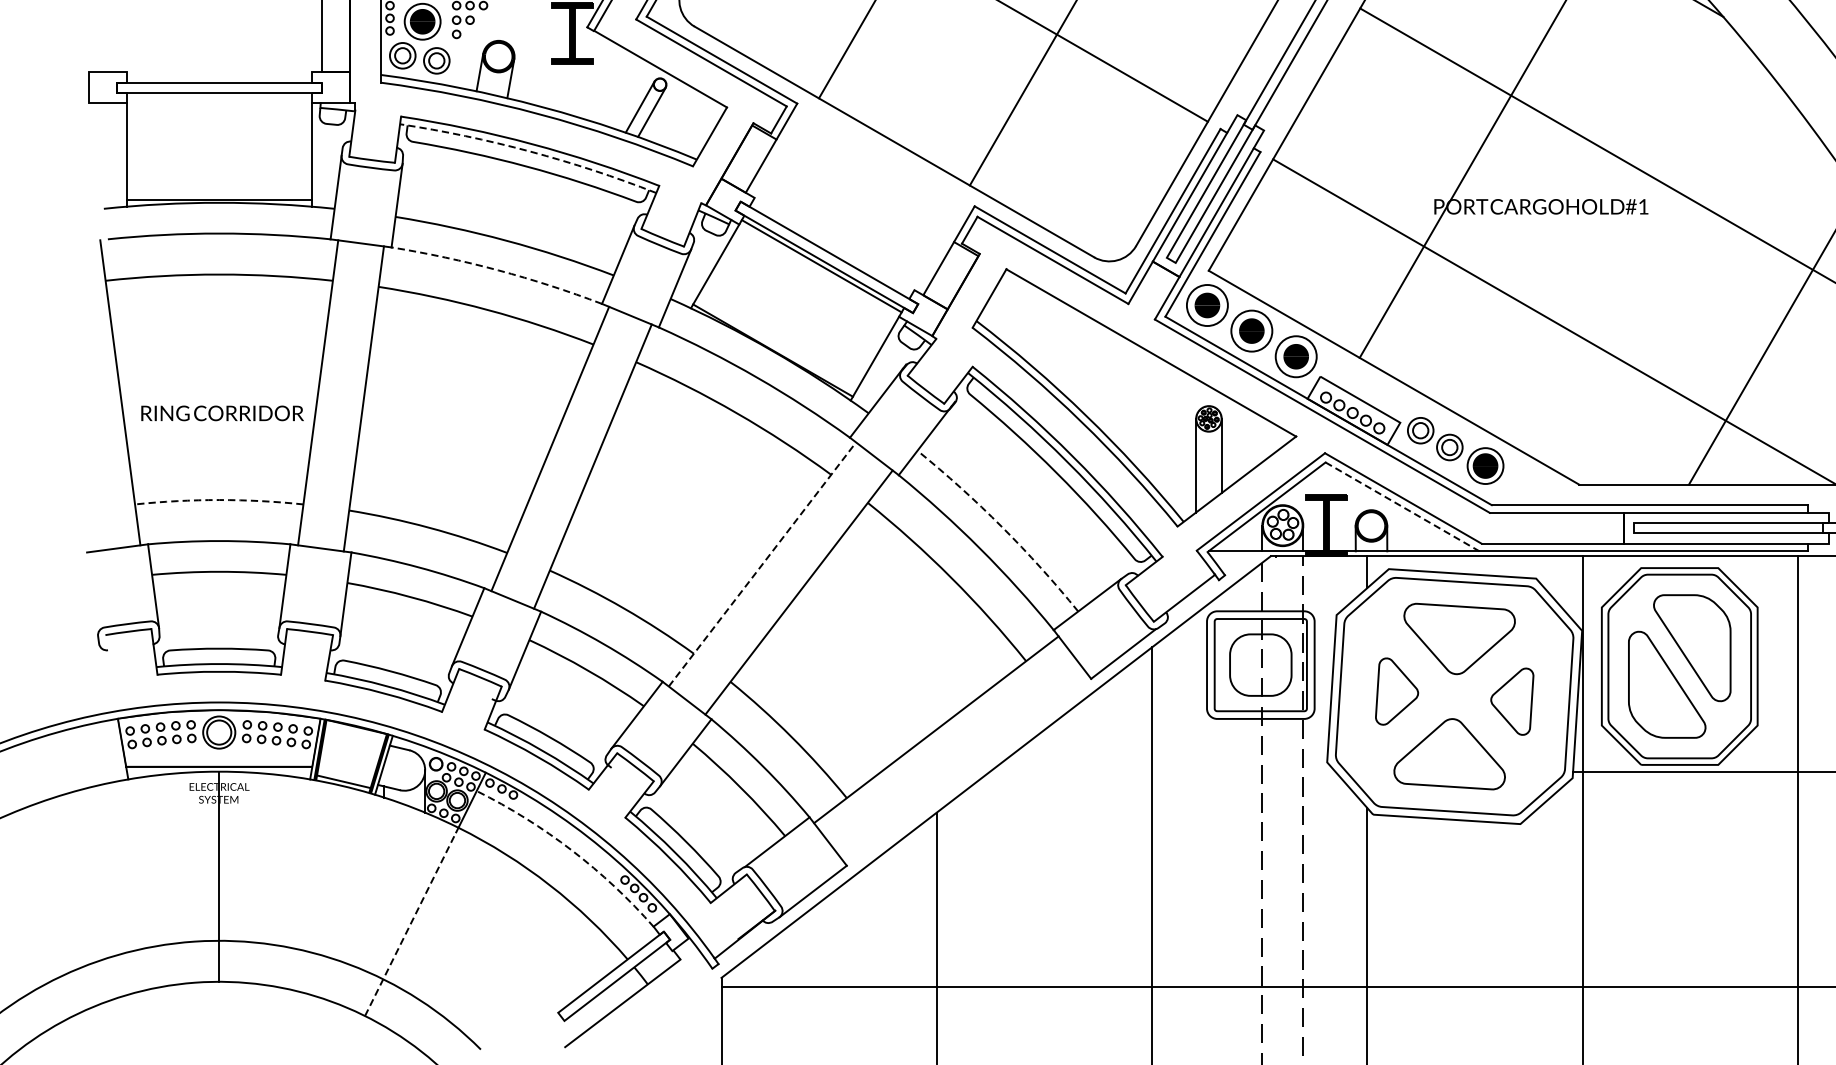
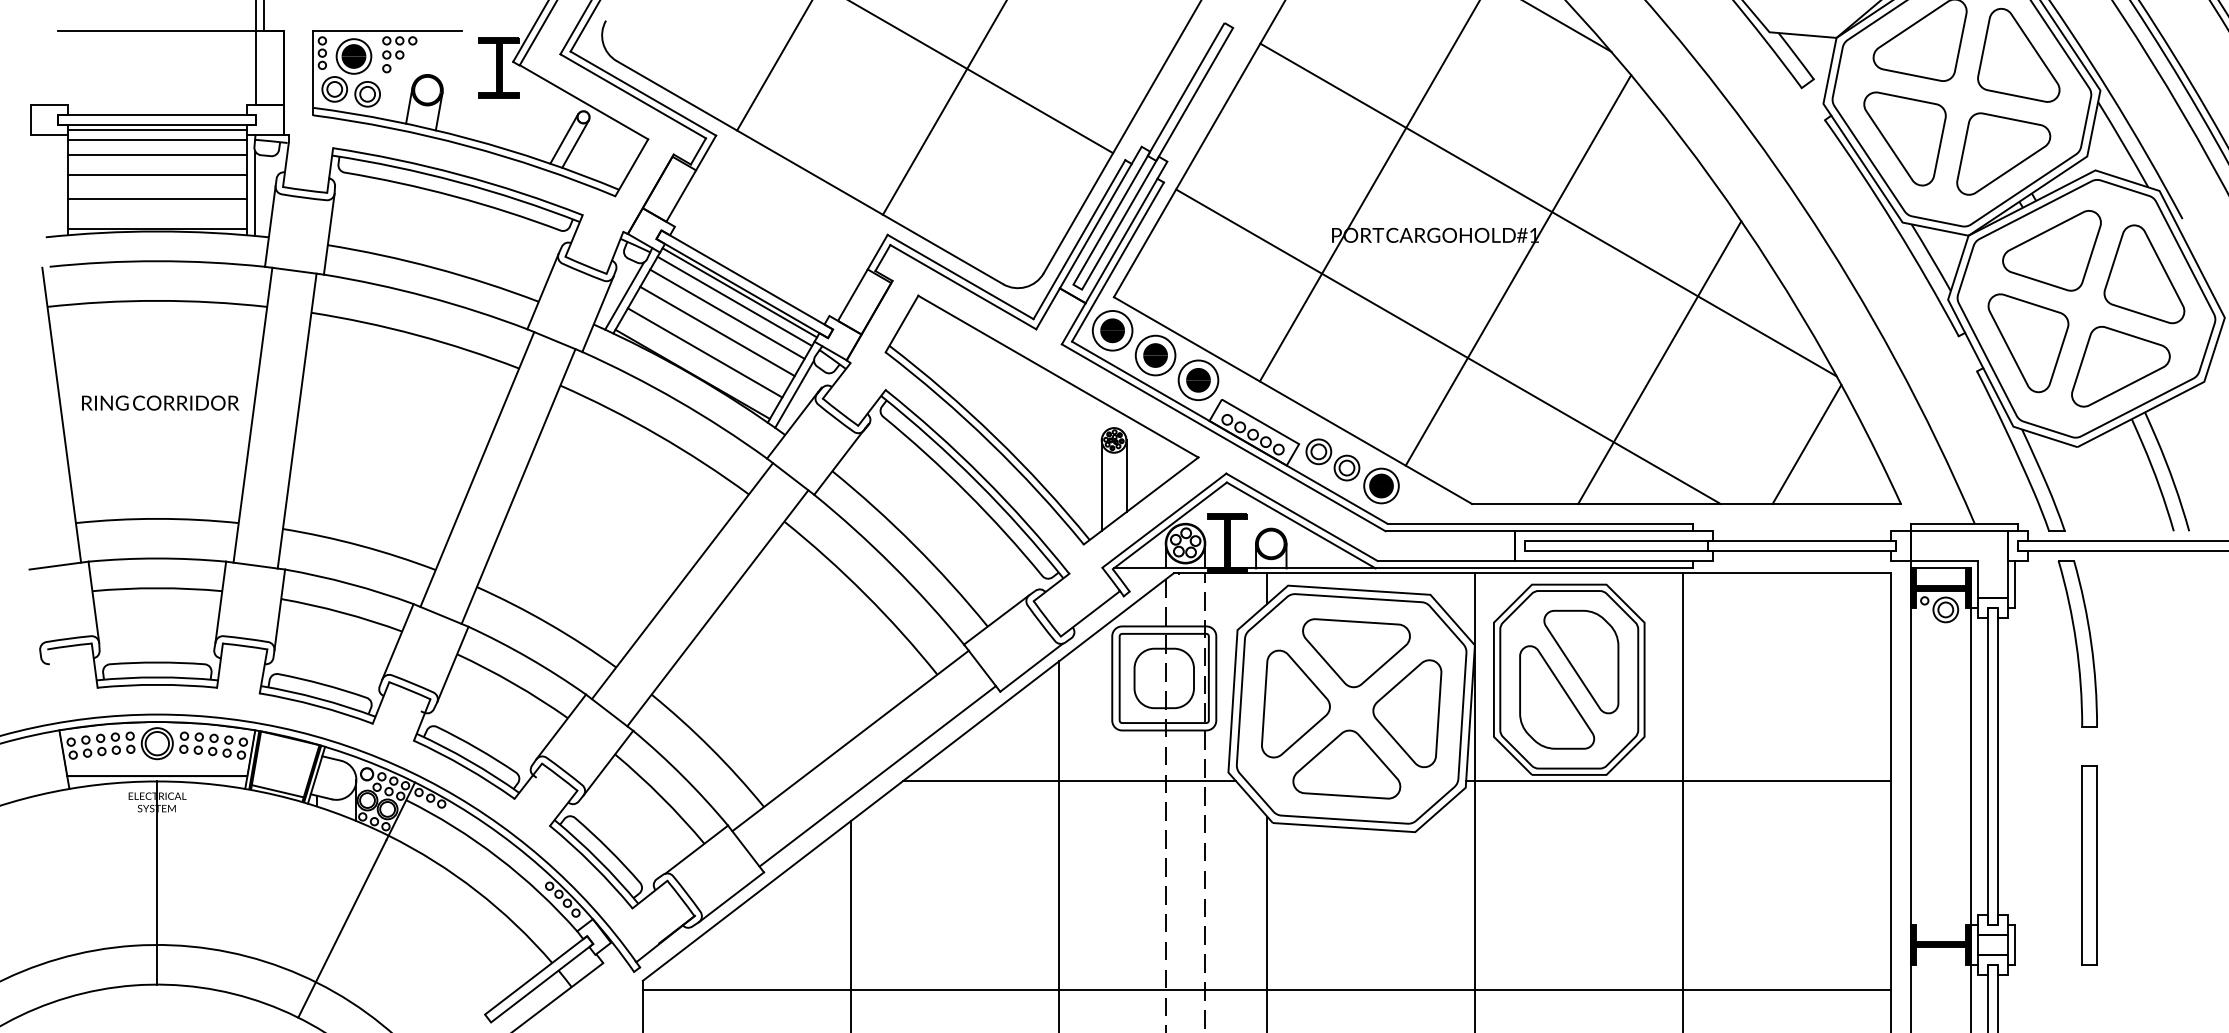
line: (219, 98) -> (157, 130), added
line: (219, 108) -> (157, 140), added
line: (219, 123) -> (157, 154), added
line: (219, 143) -> (157, 174), added
arc: (529, 151) -> (457, 181), dashed -> solid
line: (320, 163) -> (255, 193), added
line: (219, 169) -> (157, 199), added
line: (1627, 243) -> (1518, 270), added
line: (702, 268) -> (624, 295), added
arc: (498, 270) -> (427, 296), dashed -> solid
line: (816, 275) -> (734, 301), added
line: (809, 287) -> (727, 313), added
line: (798, 306) -> (717, 331), added
line: (785, 327) -> (704, 352), added
line: (878, 370) -> (794, 393), added
text: (222, 412) -> (160, 402), moved
arc: (219, 499) -> (157, 518), dashed -> solid
line: (1402, 506) -> (1301, 525), dashed -> solid
arc: (1002, 526) -> (914, 544), dashed -> solid
line: (762, 564) -> (682, 581), dashed -> solid
part: (1396, 691) -> (1295, 703), size x1.67
part: (1512, 701) -> (1407, 713), size x1.67
line: (964, 766) -> (877, 776), added
line: (1162, 771) -> (1069, 781), added
arc: (572, 850) -> (498, 857), dashed -> solid
line: (410, 923) -> (342, 928), dashed -> solid

